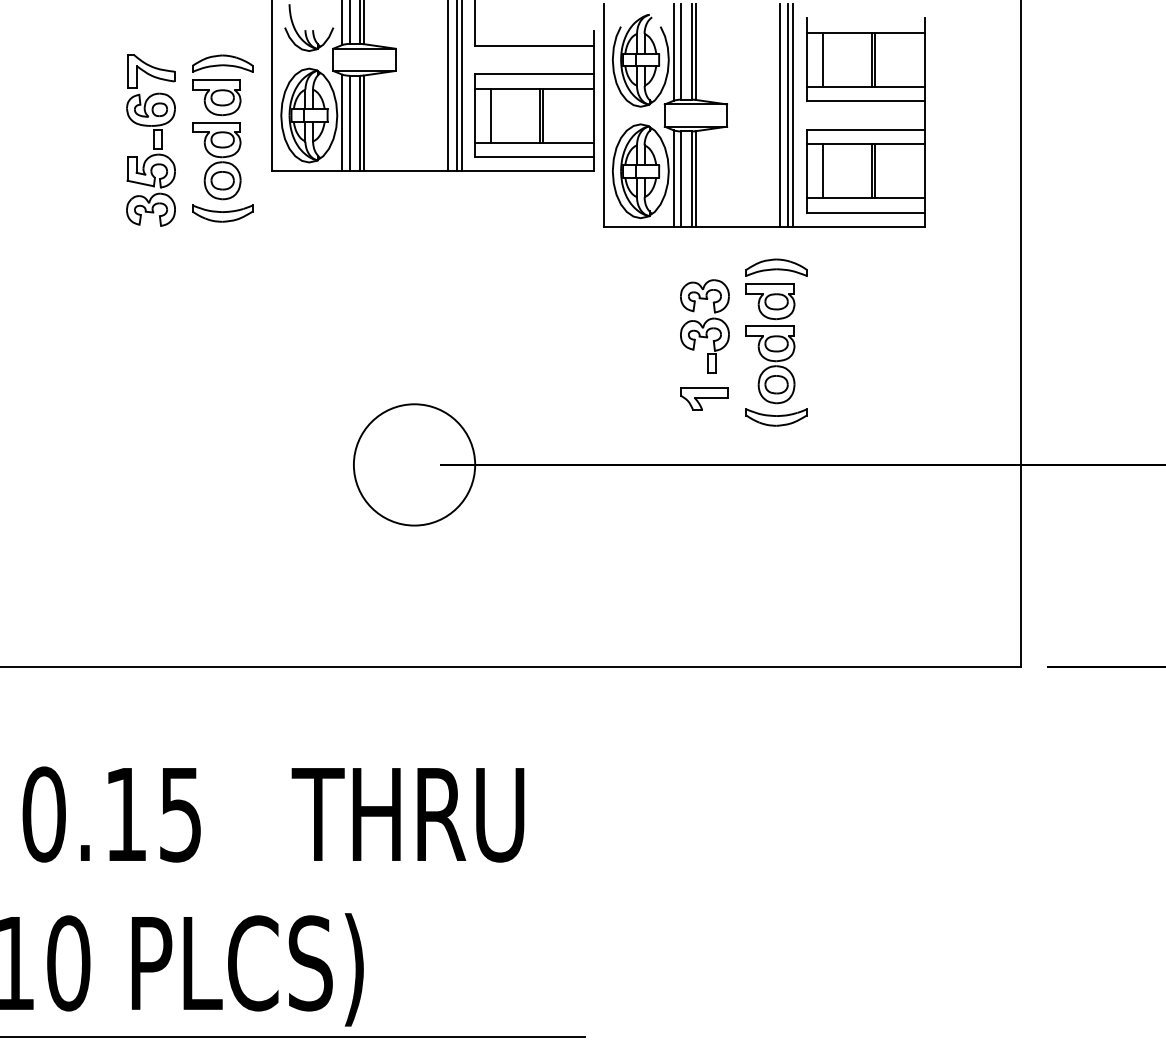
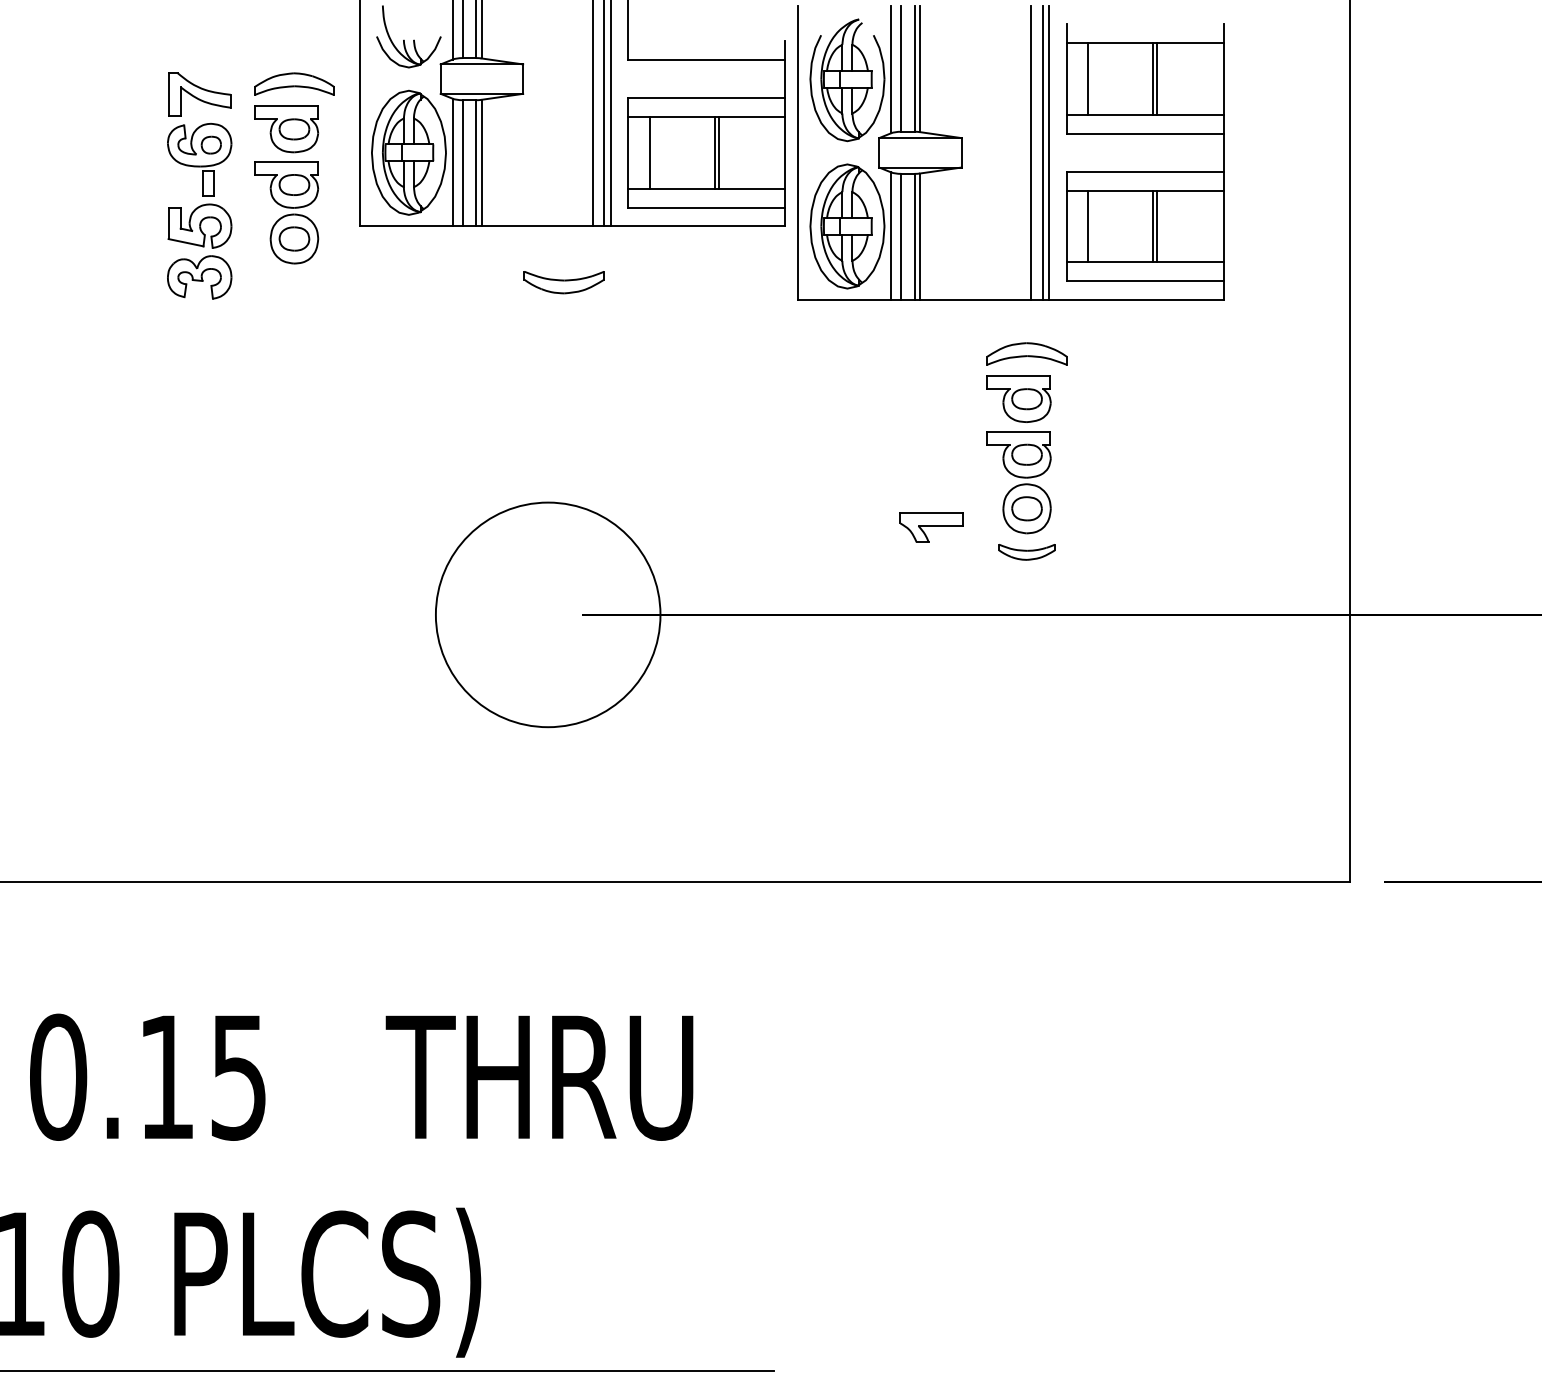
part: (222, 213) -> (564, 282), moved
part: (704, 326) -> (931, 431), removed
part: (776, 417) -> (1026, 552), size x0.7
circle: (414, 464) -> (548, 614), size x1.4

